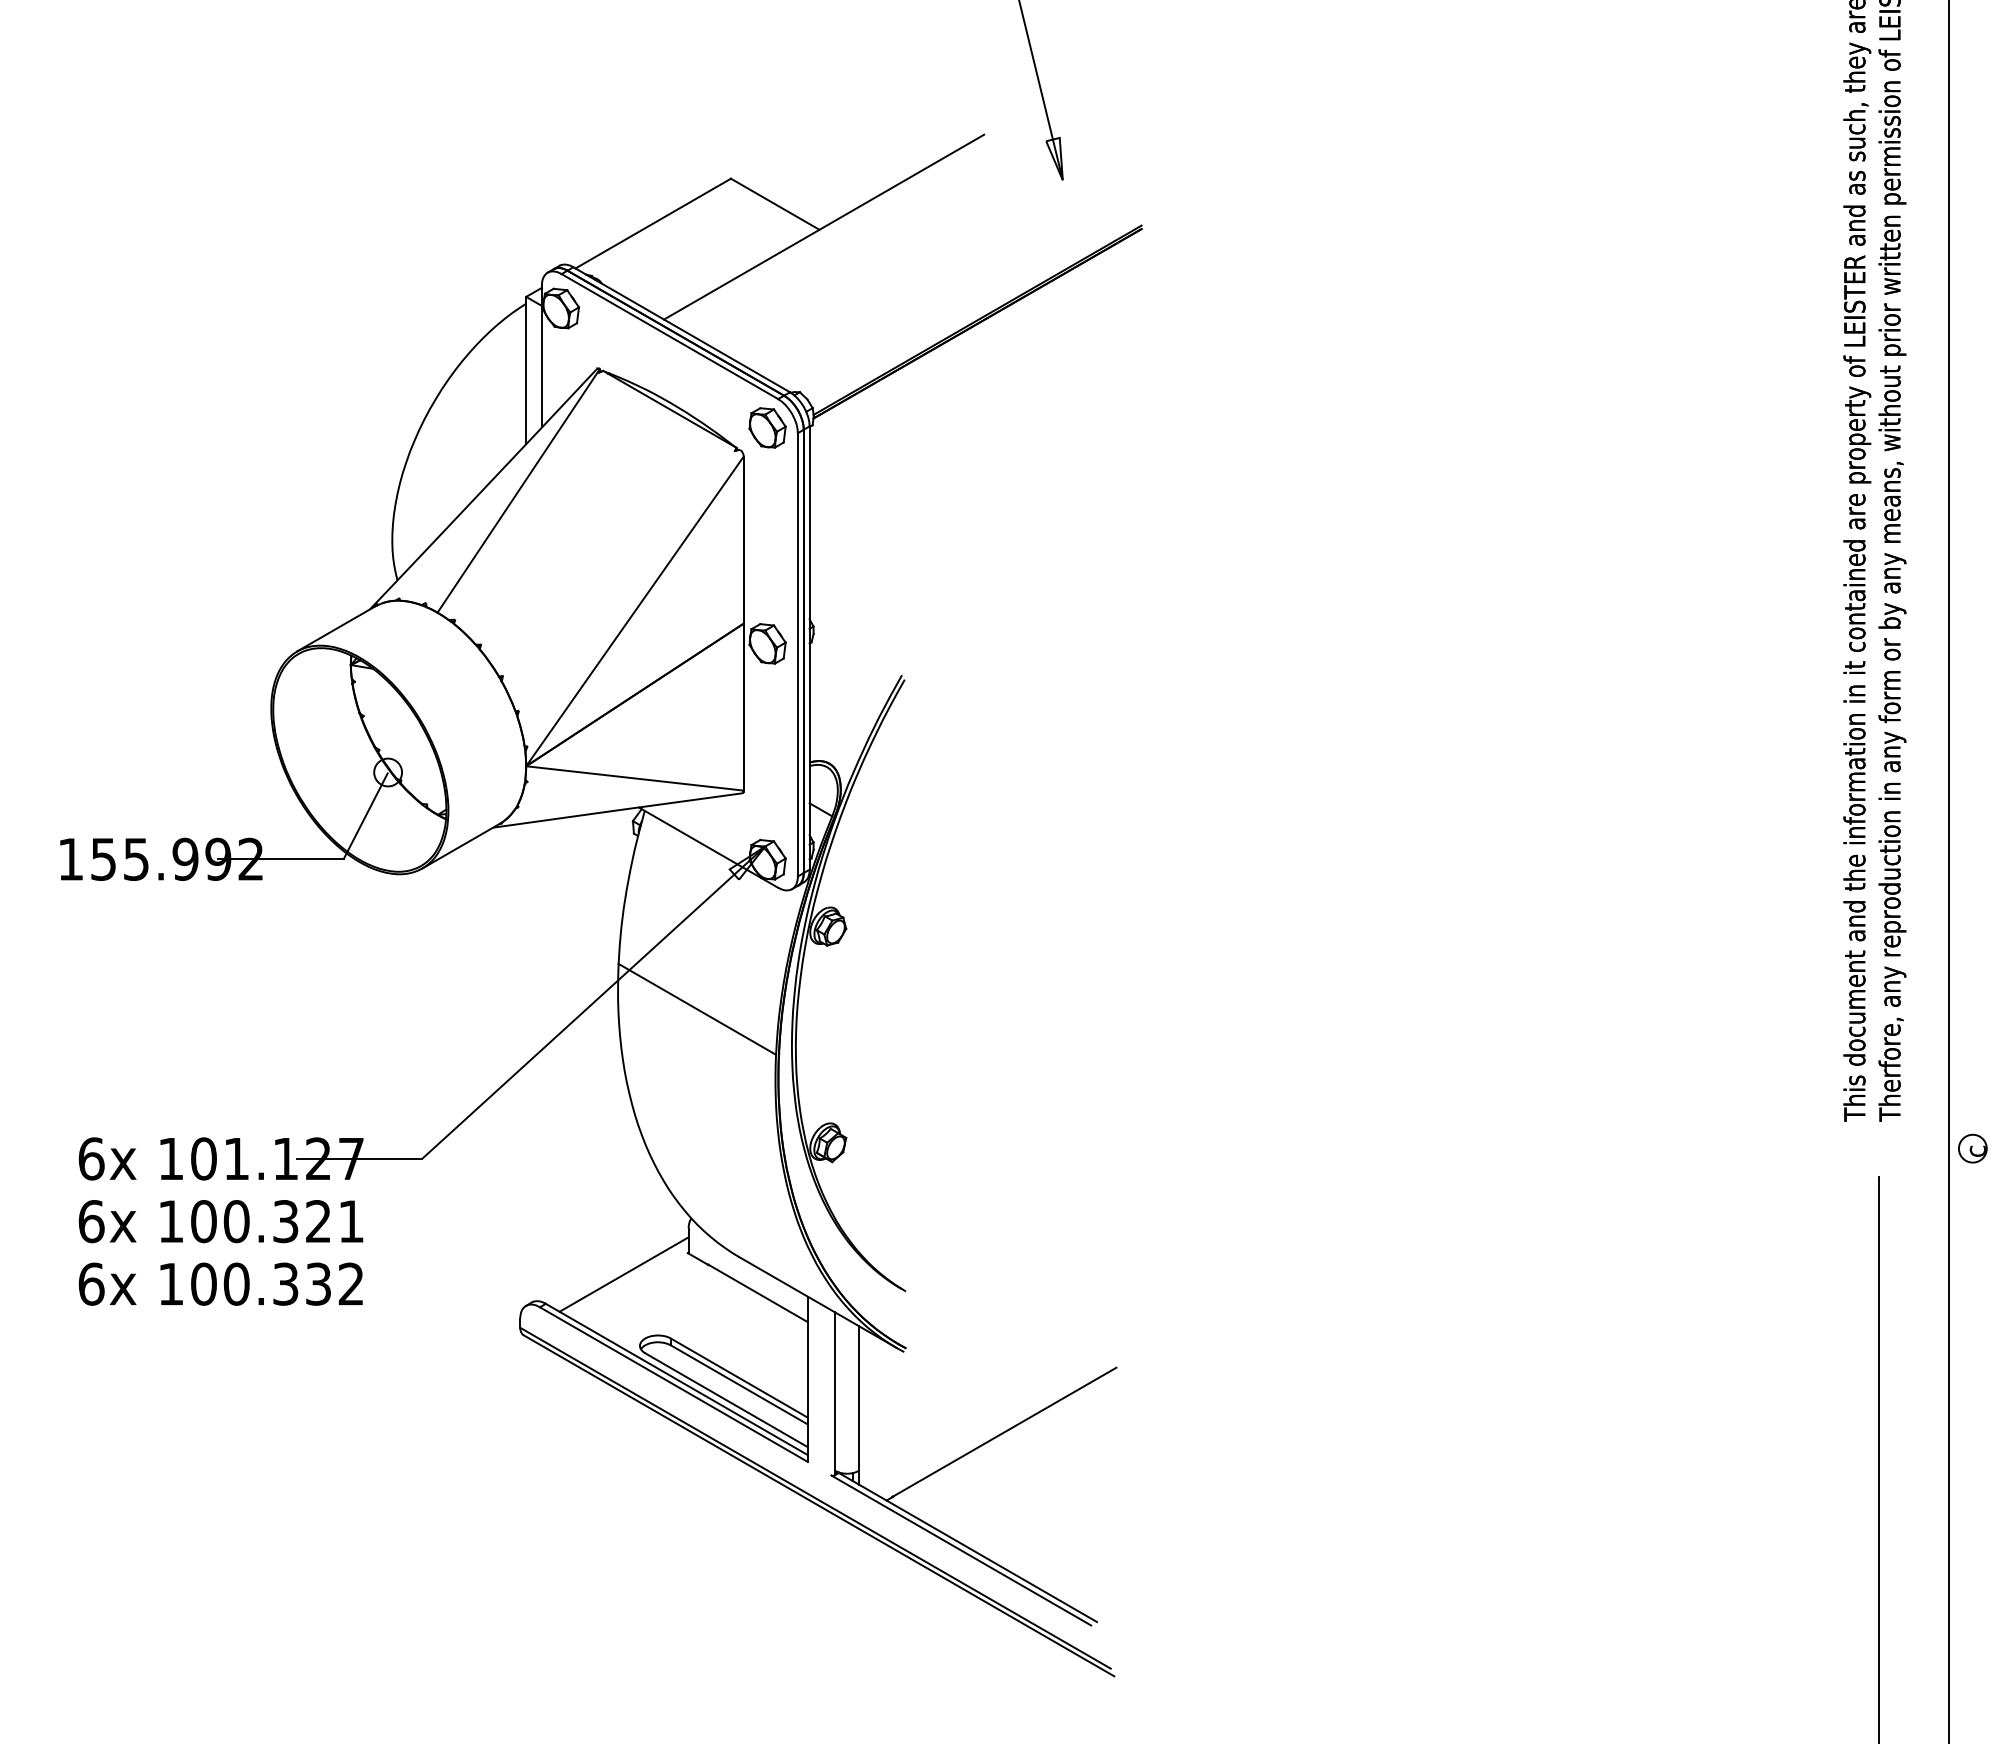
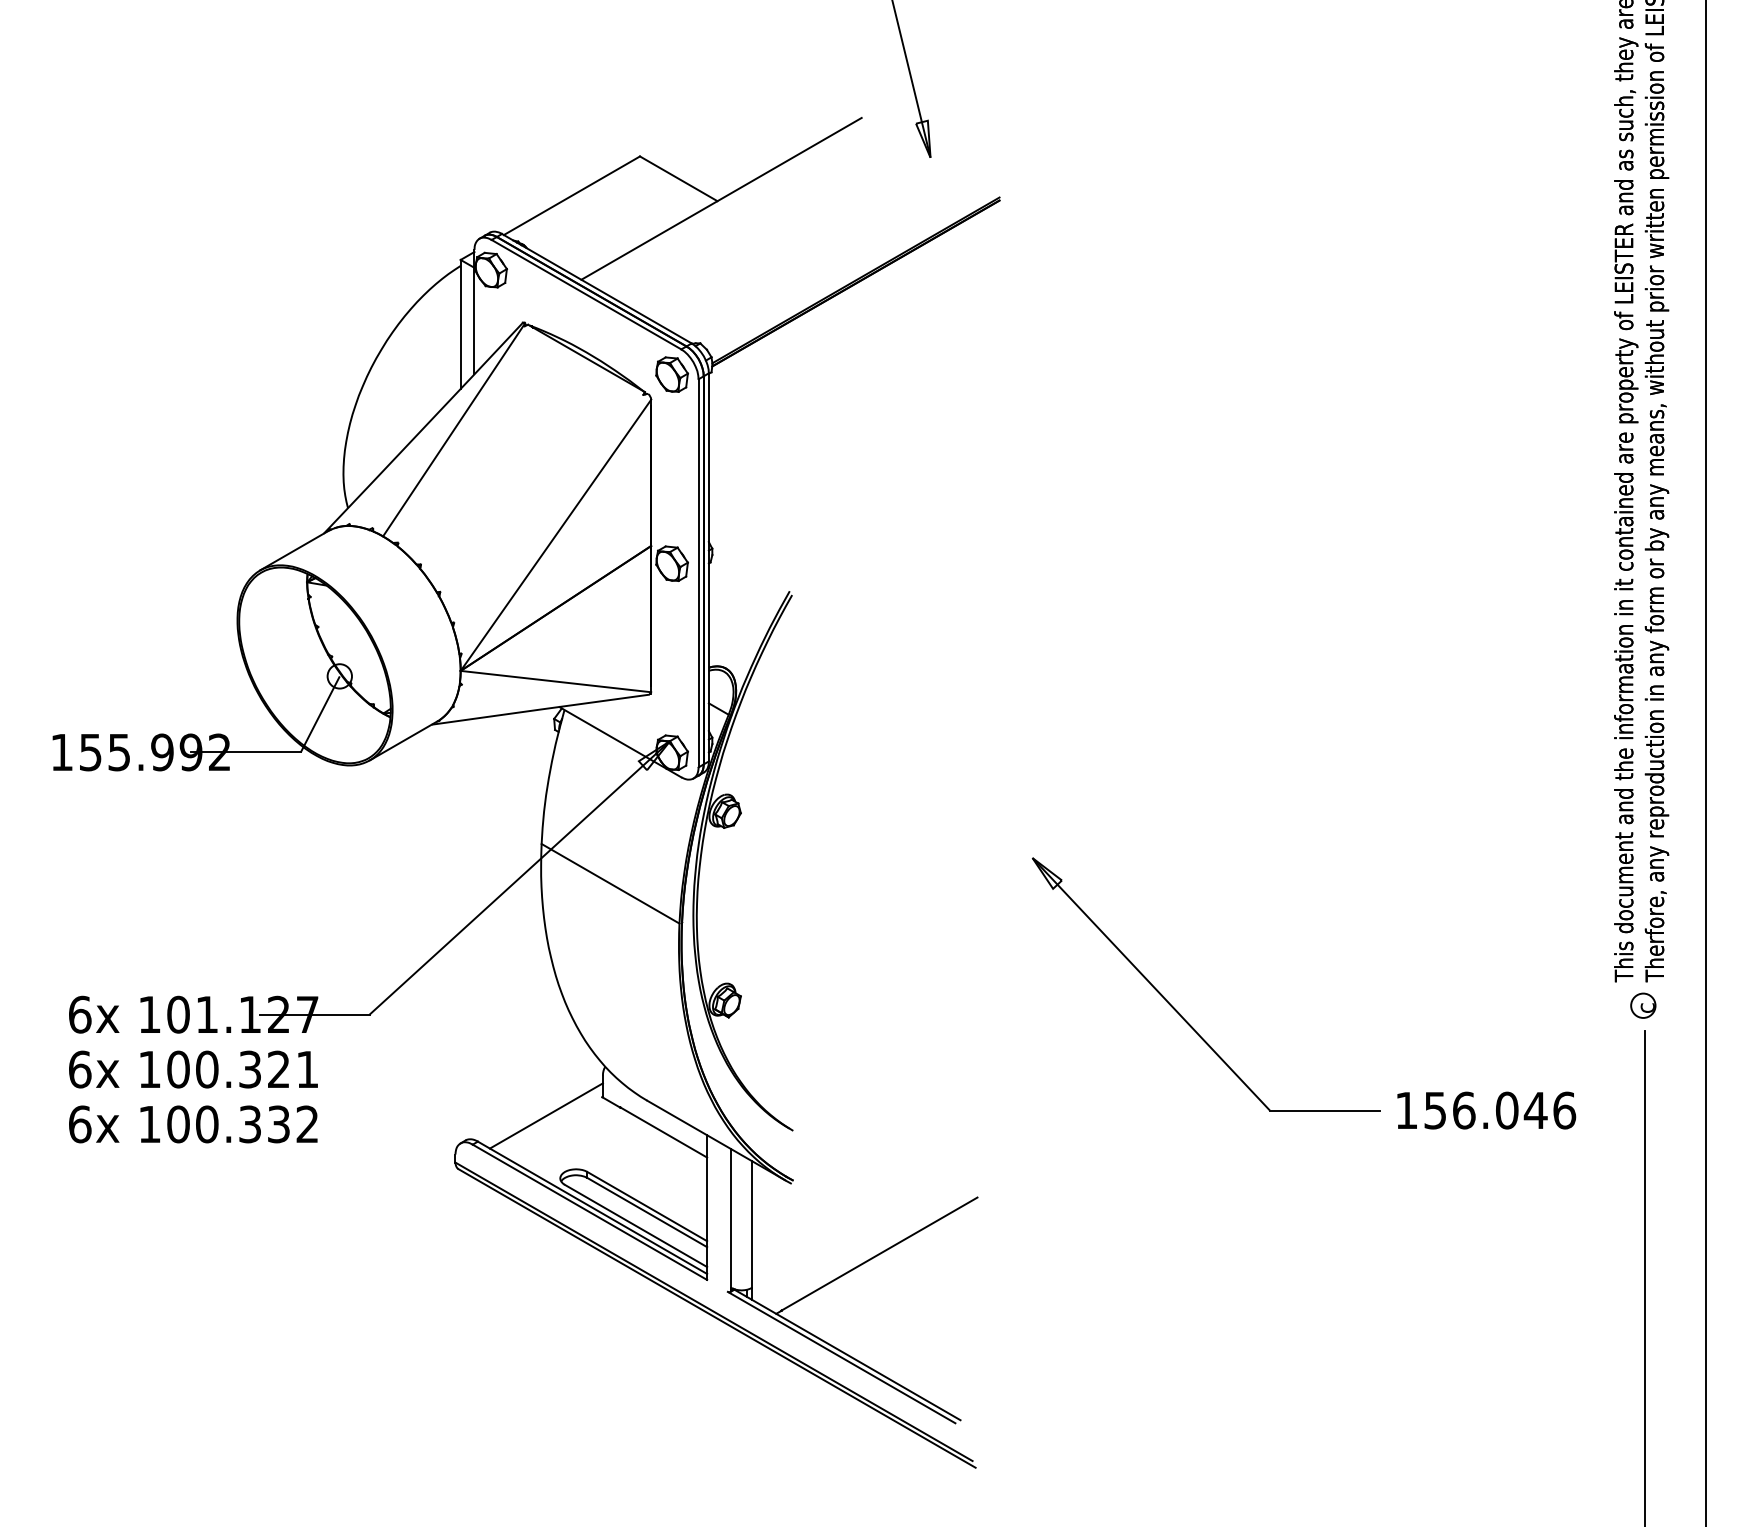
part: (1972, 1148) -> (1643, 1005), moved
part: (1402, 1215) -> (1227, 1064), added

